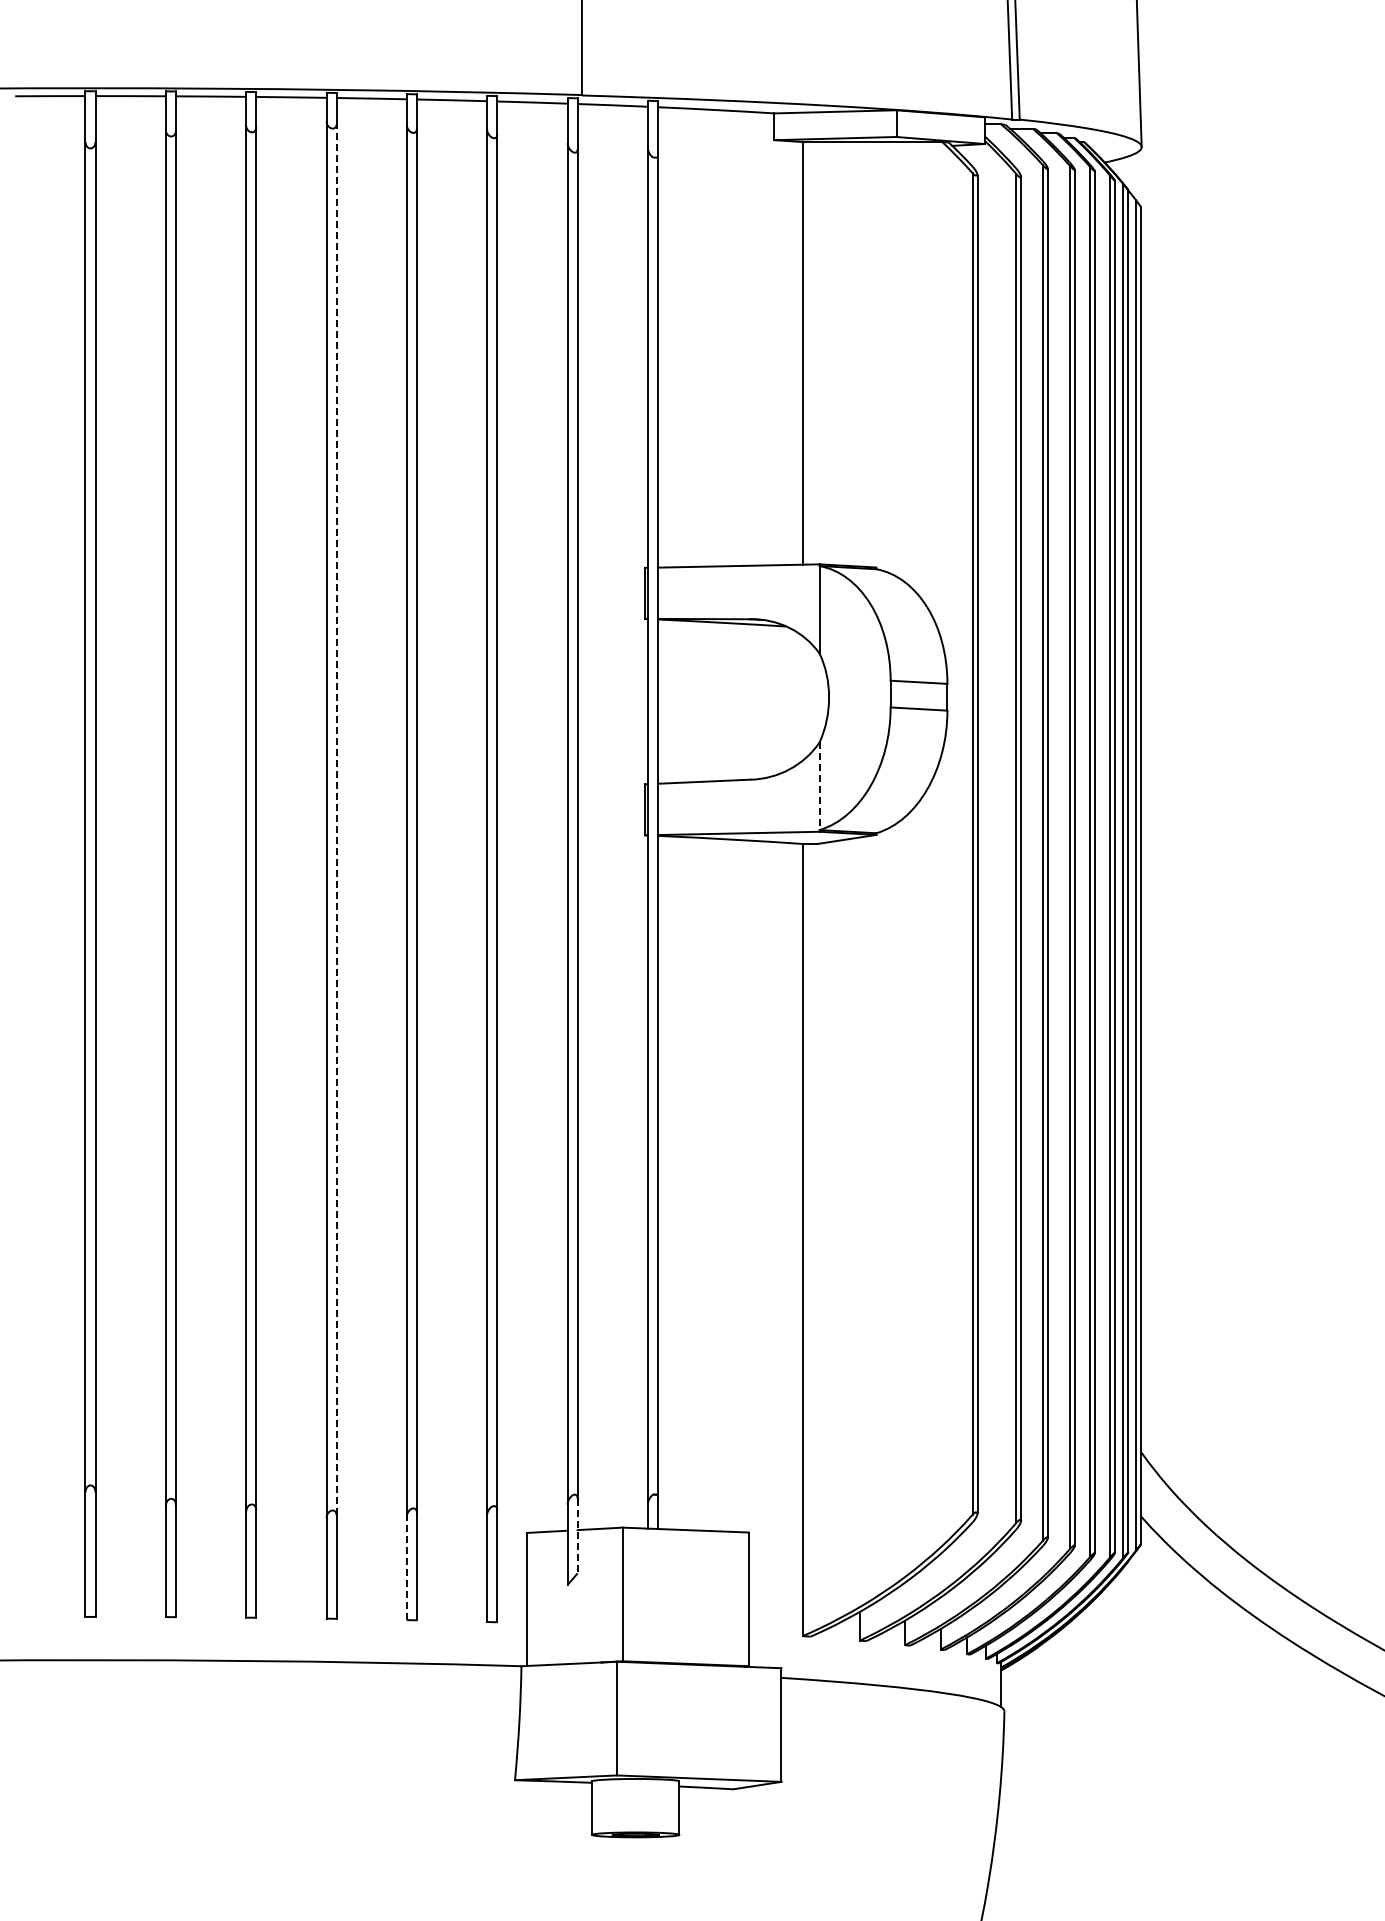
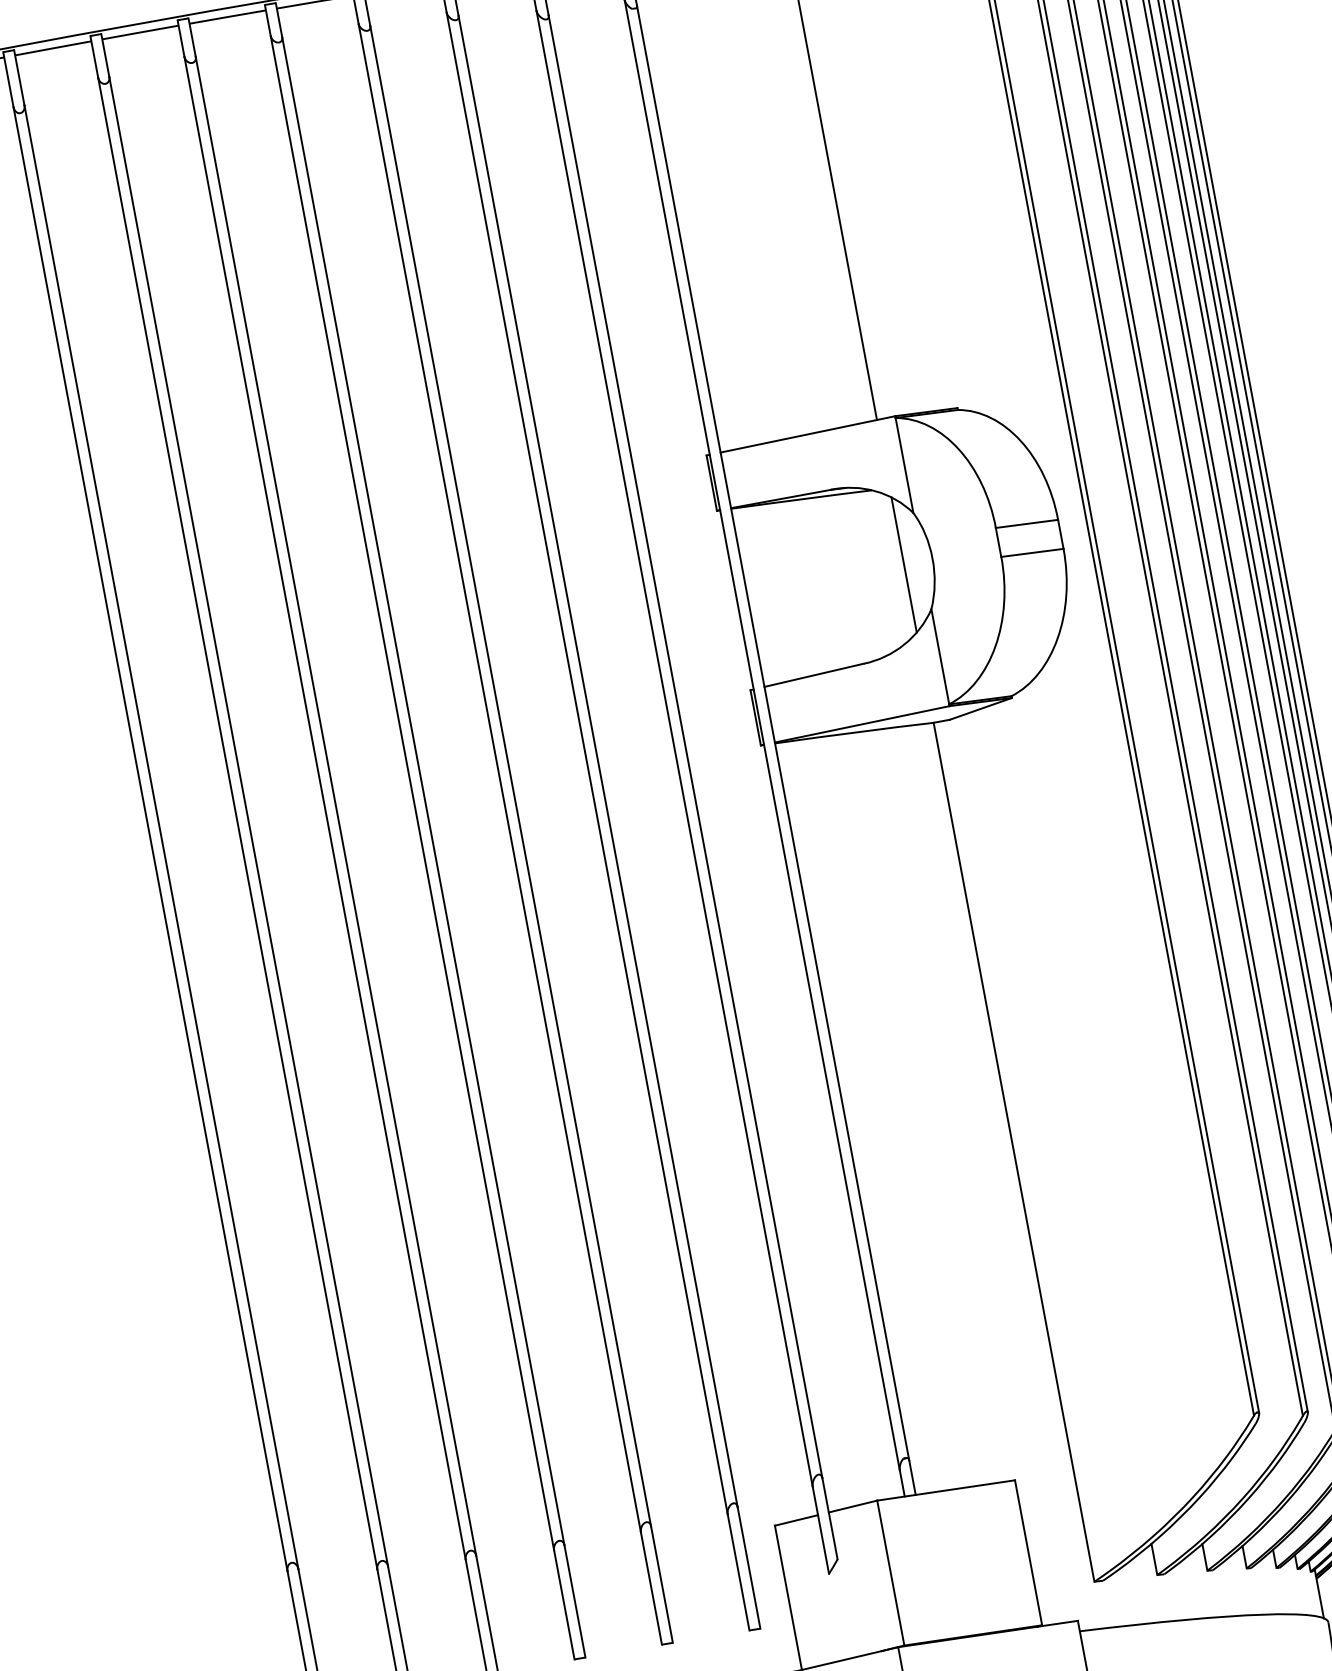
line: (802, 698) -> (903, 565), added
line: (819, 786) -> (940, 657), dashed -> solid
line: (336, 819) -> (423, 790), dashed -> solid
line: (577, 1536) -> (830, 1519), dashed -> solid
line: (406, 1568) -> (651, 1588), dashed -> solid

